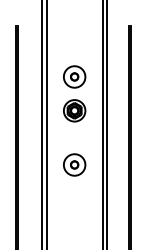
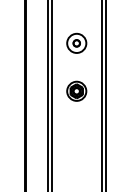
part: (74, 110) -> (76, 91), moved
part: (74, 164) -> (76, 121), removed

